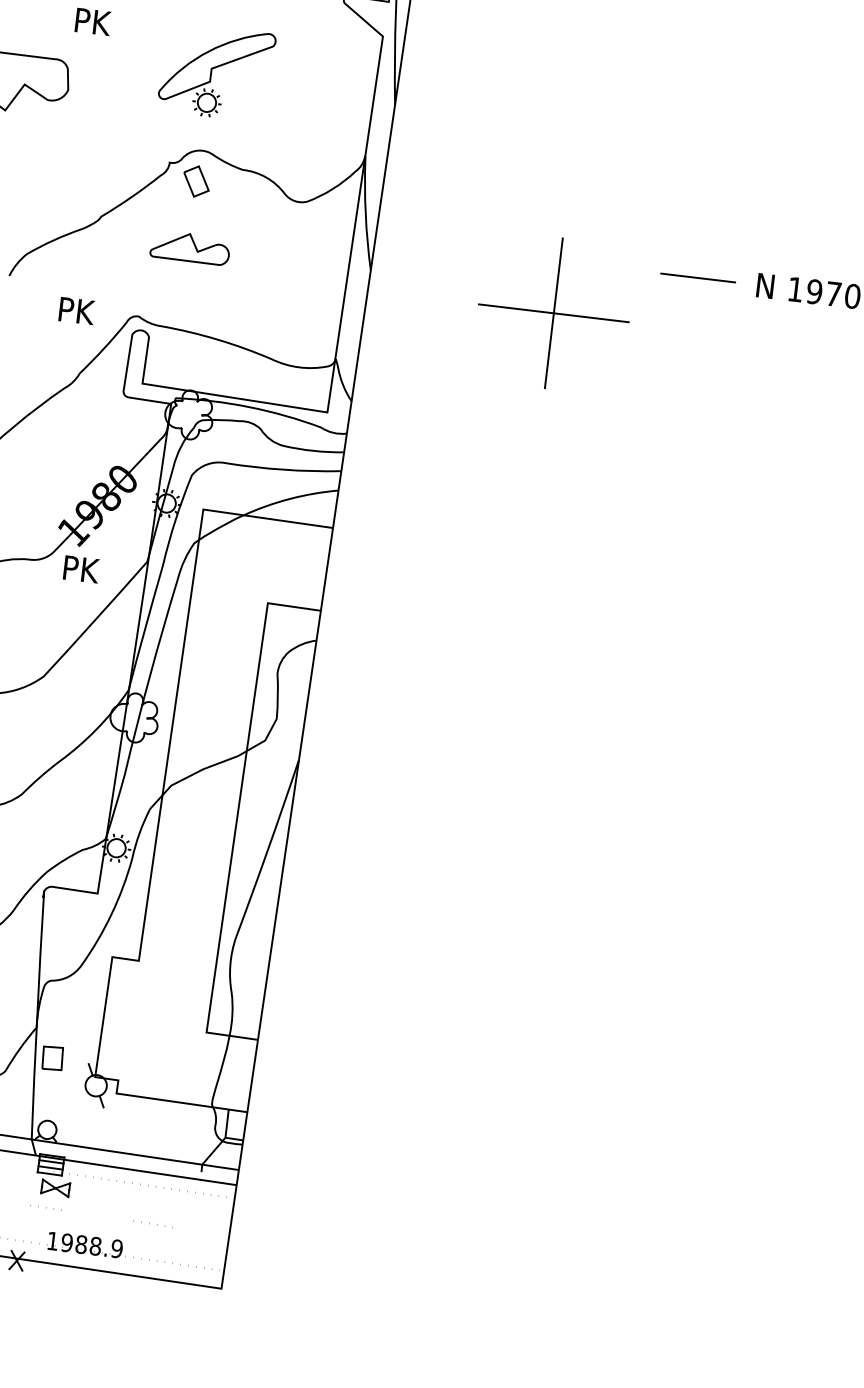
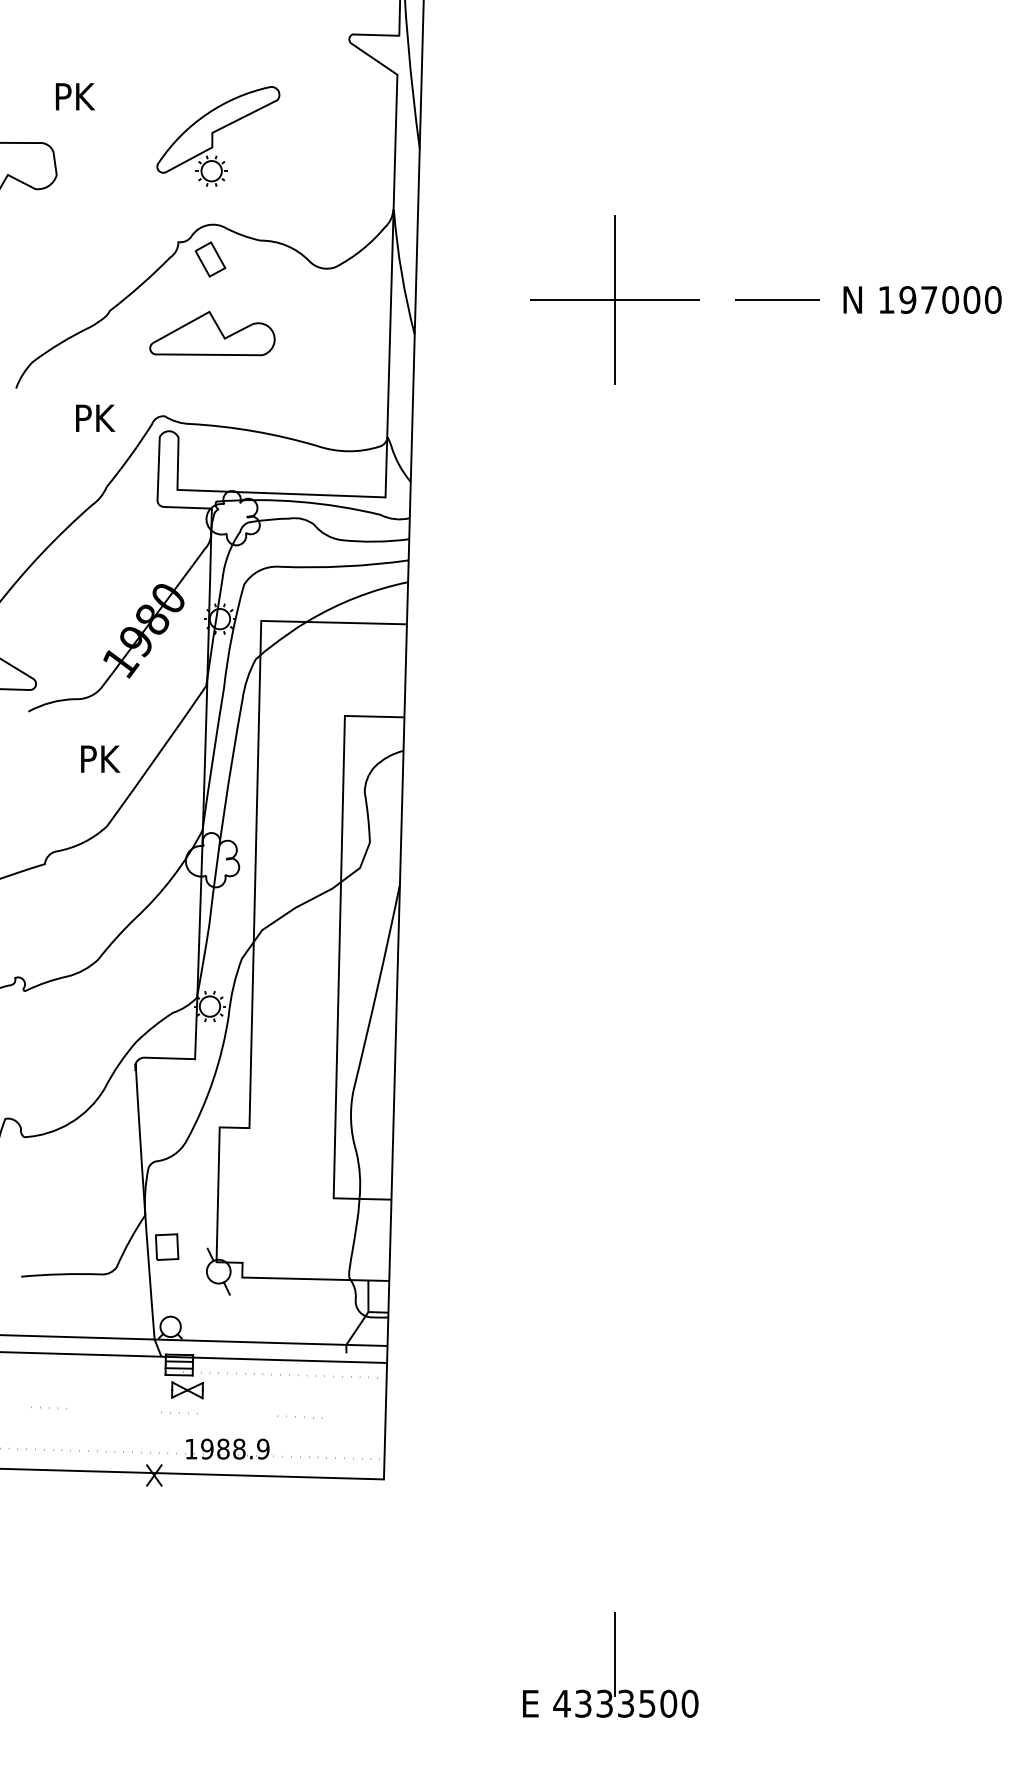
part: (190, 247) -> (212, 333), size x1.43
part: (553, 312) -> (614, 299), moved
text: (81, 568) -> (100, 758), moved

